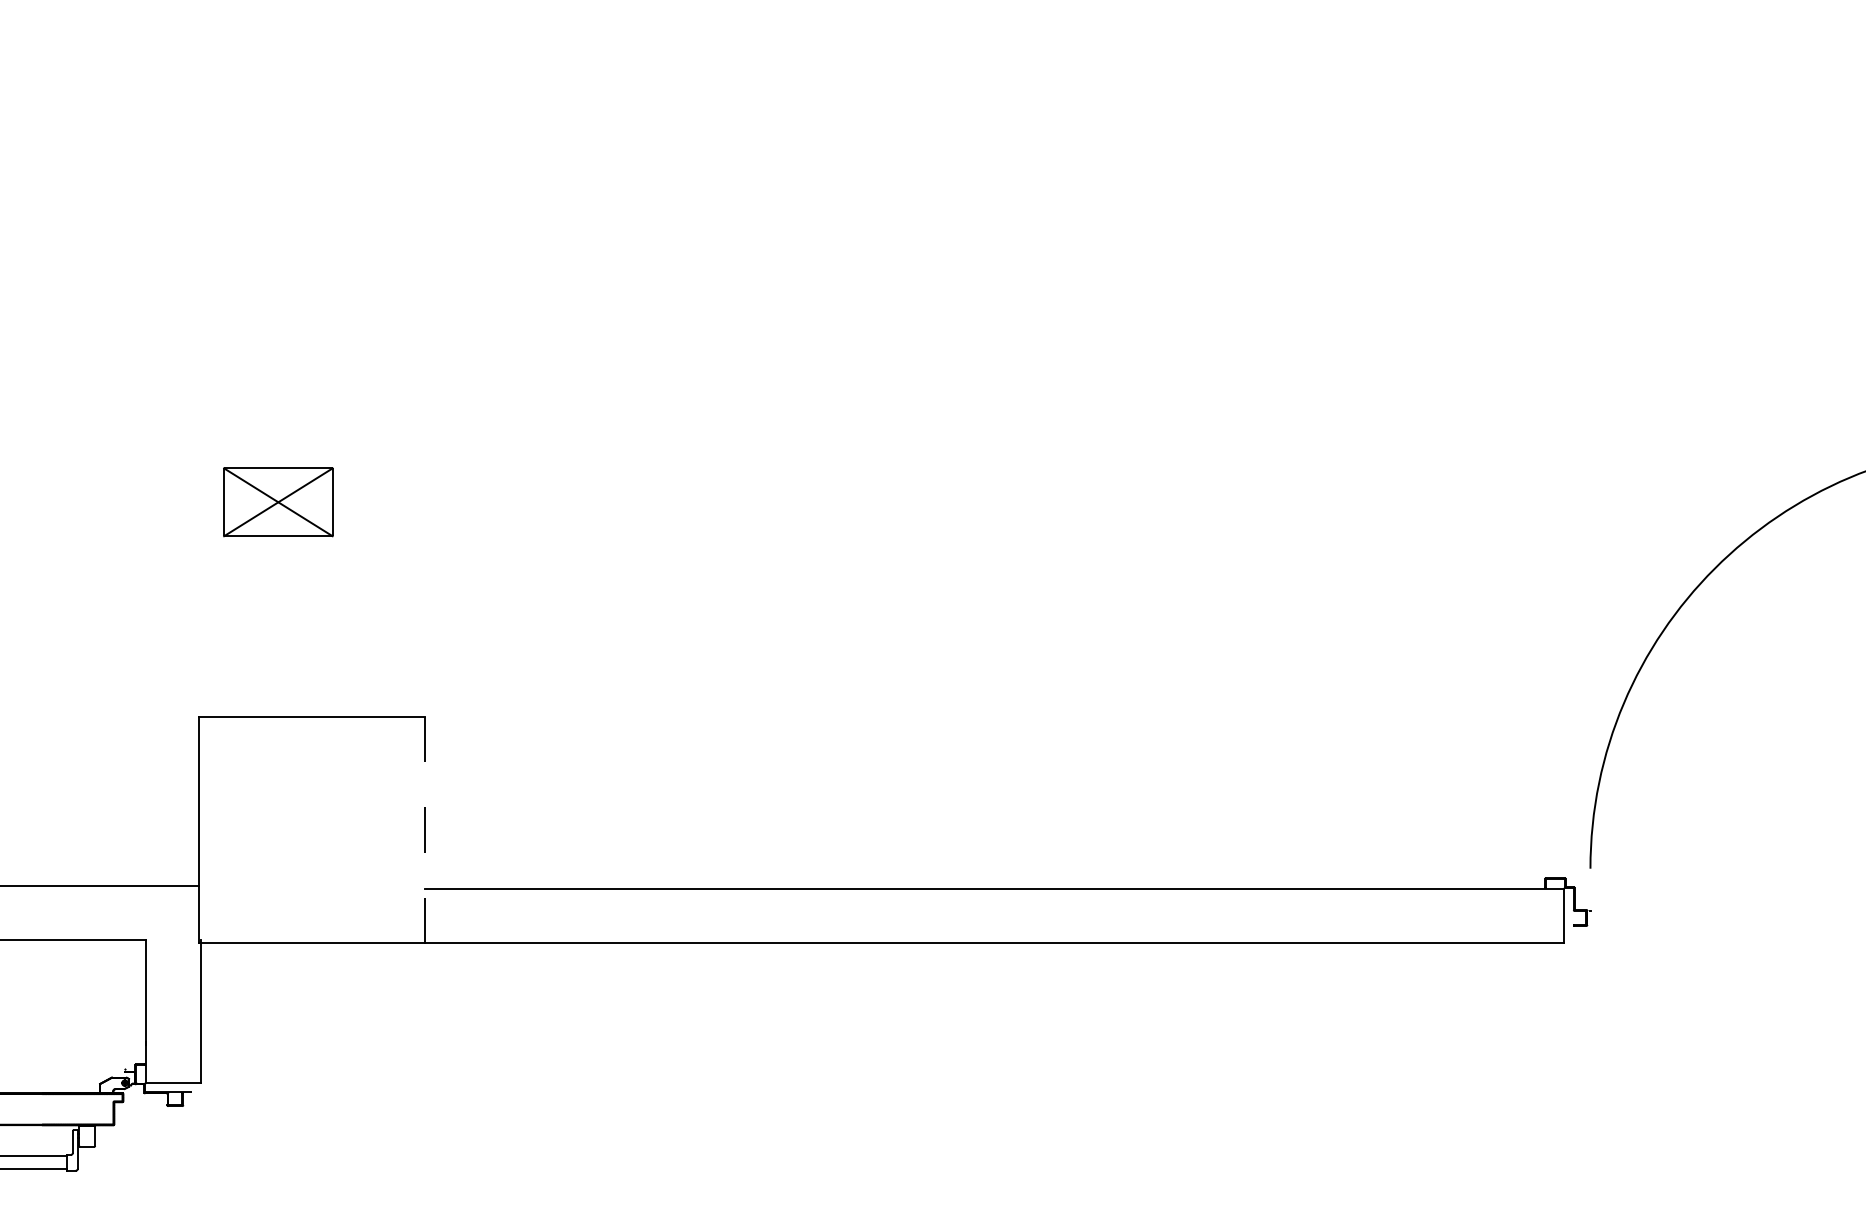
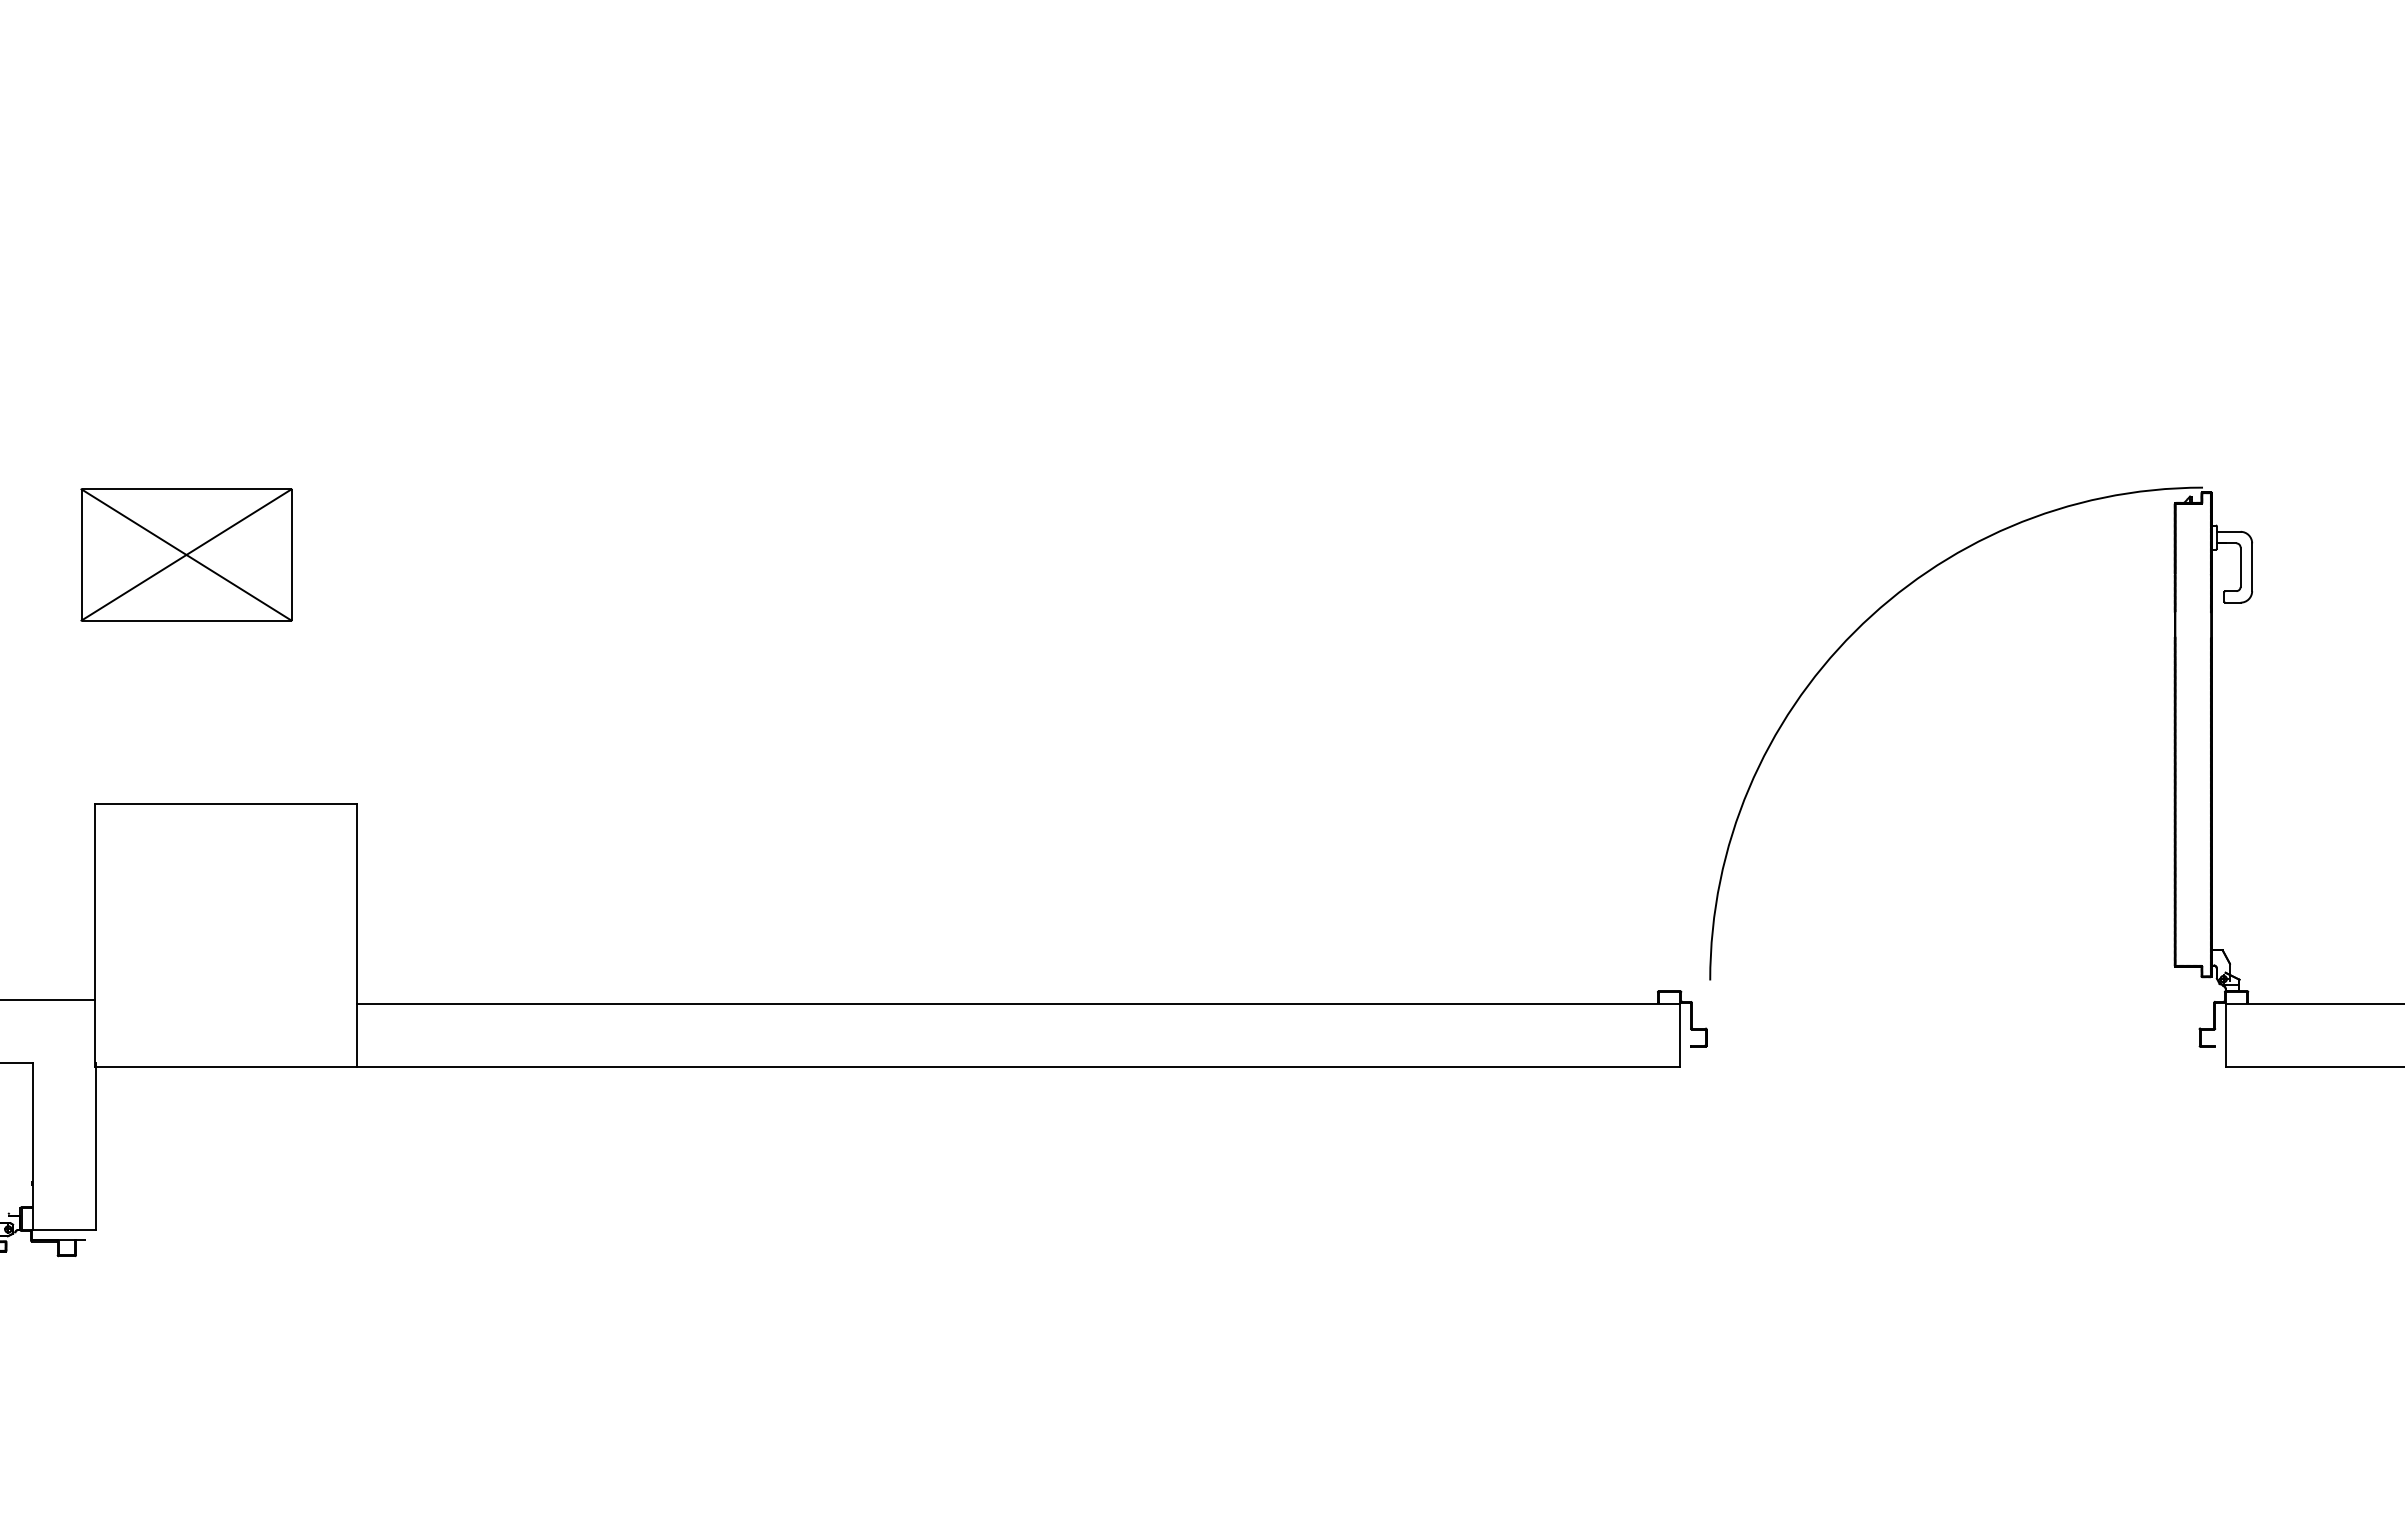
part: (278, 501) -> (186, 554), size x1.67
line: (425, 829) -> (357, 935), dashed -> solid

